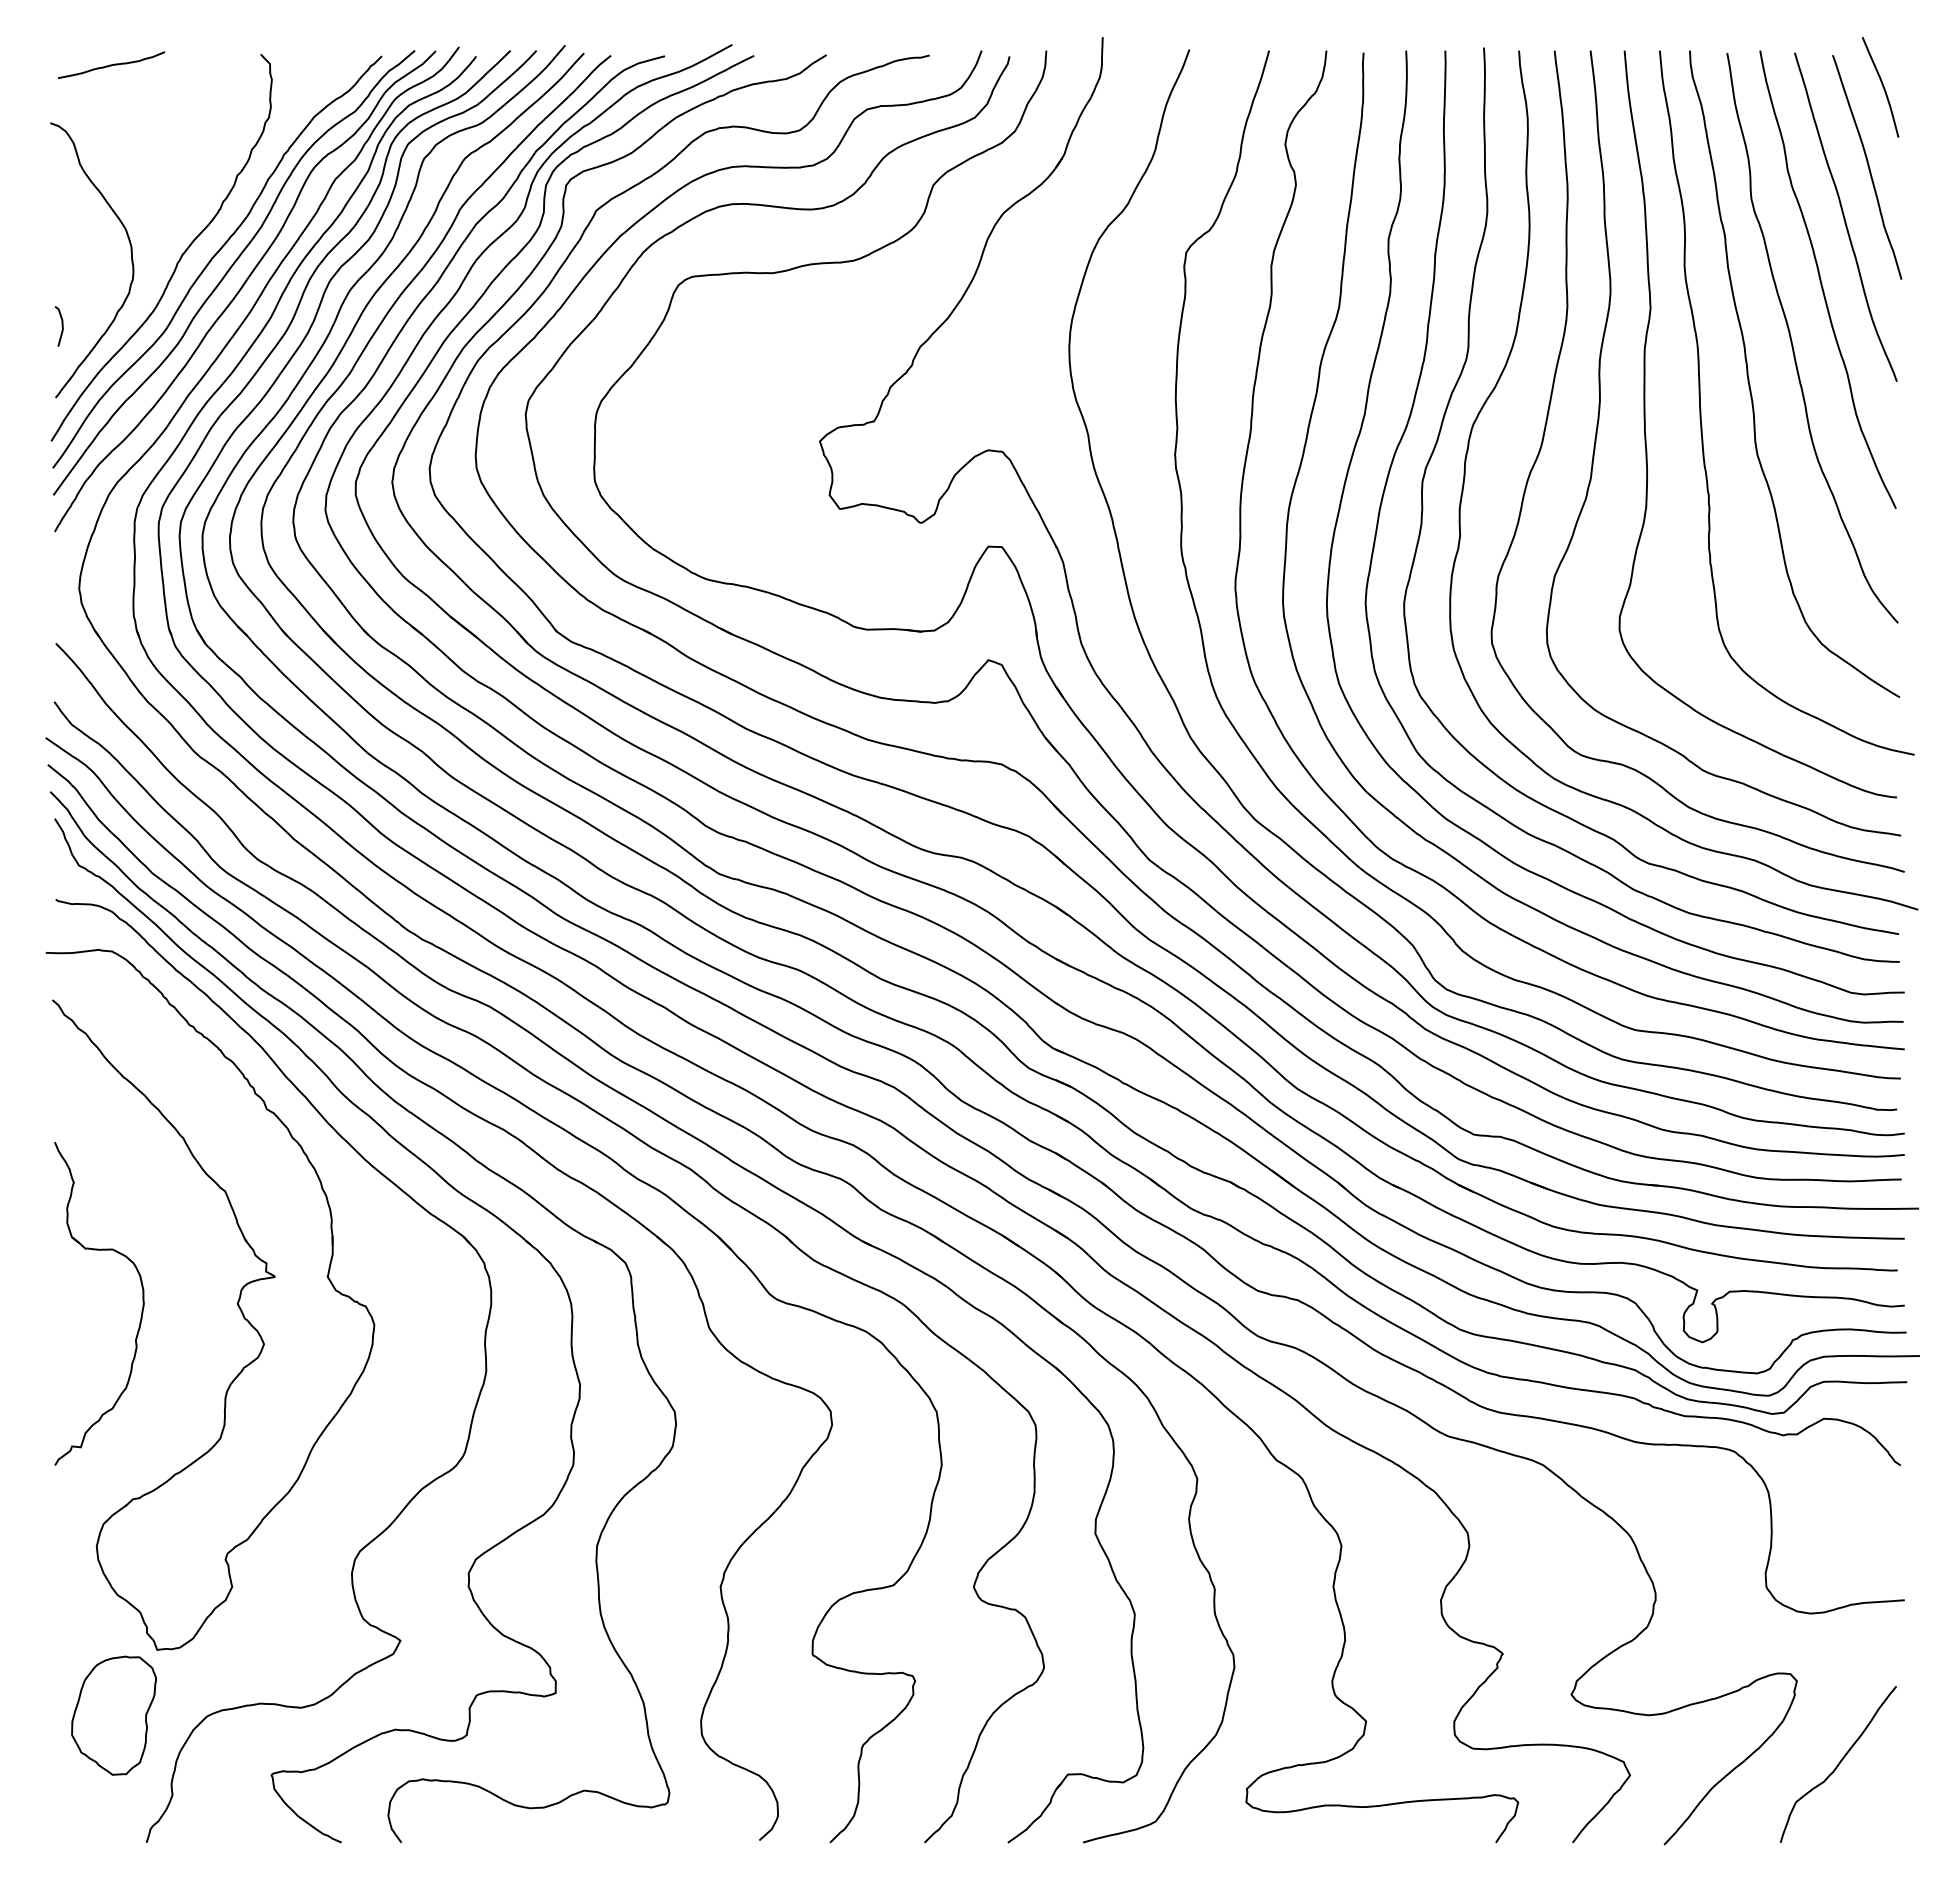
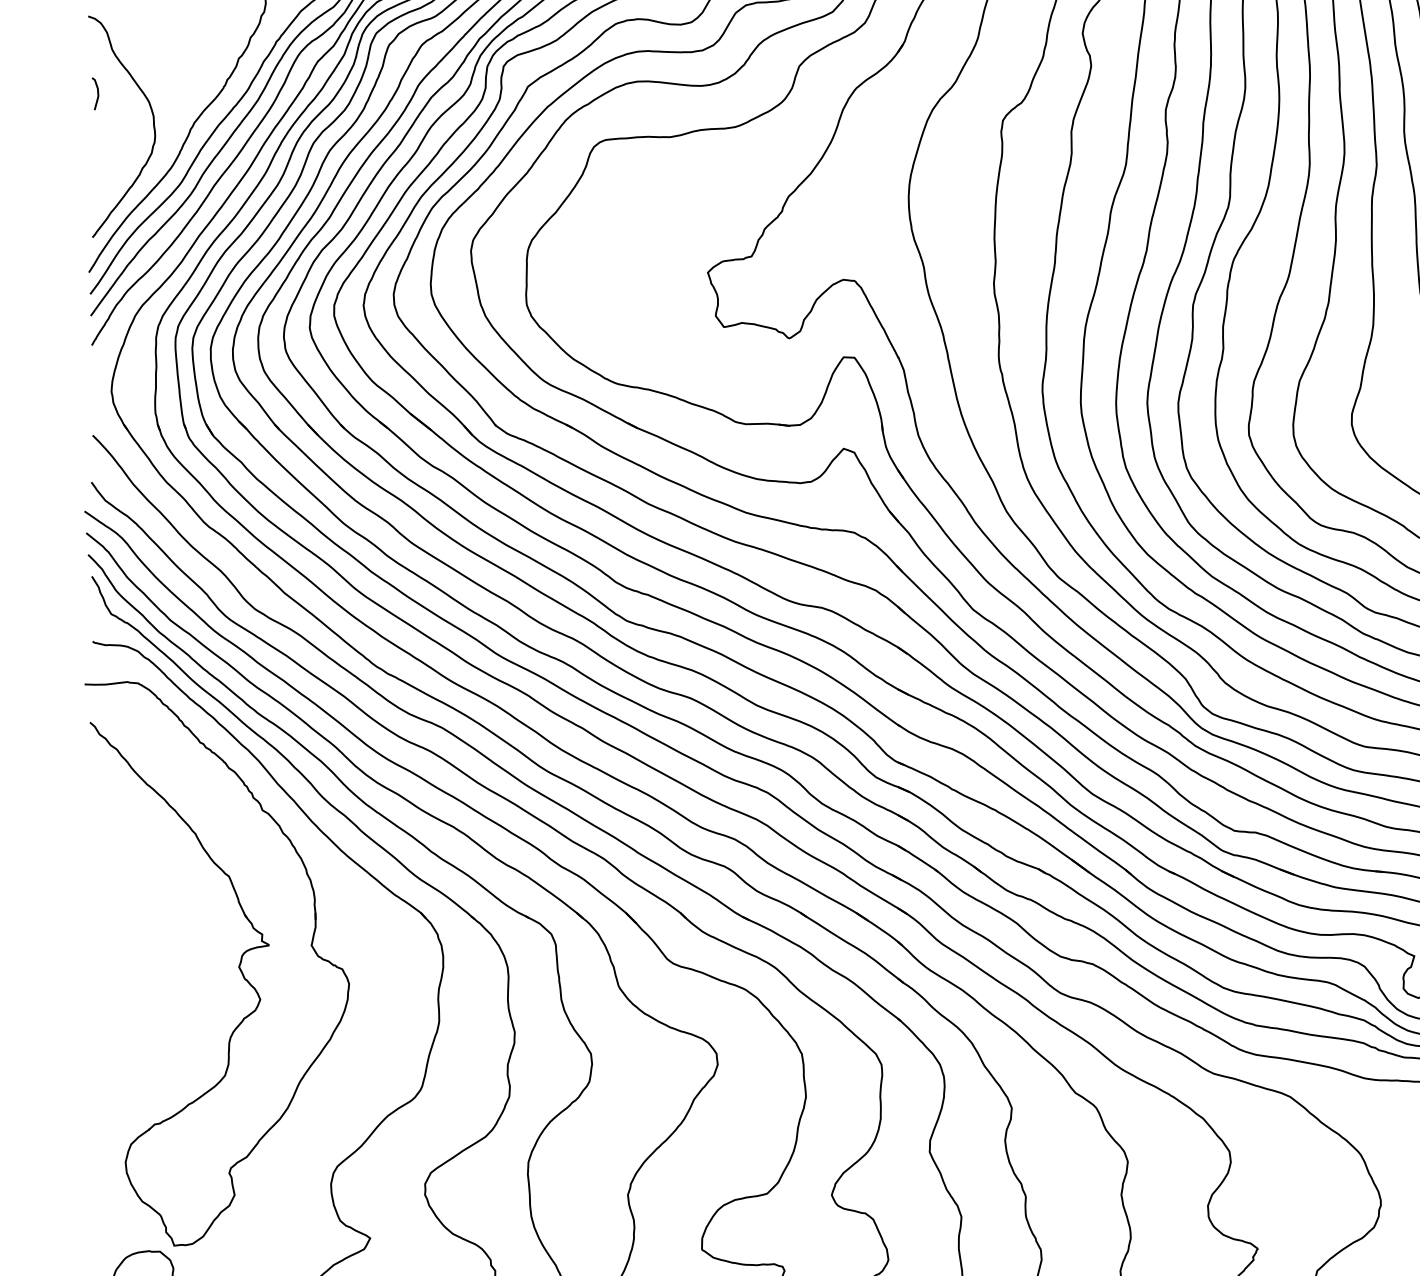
curve: (61, 326) -> (97, 93), moved
part: (141, 1310) -> (161, 972), removed

